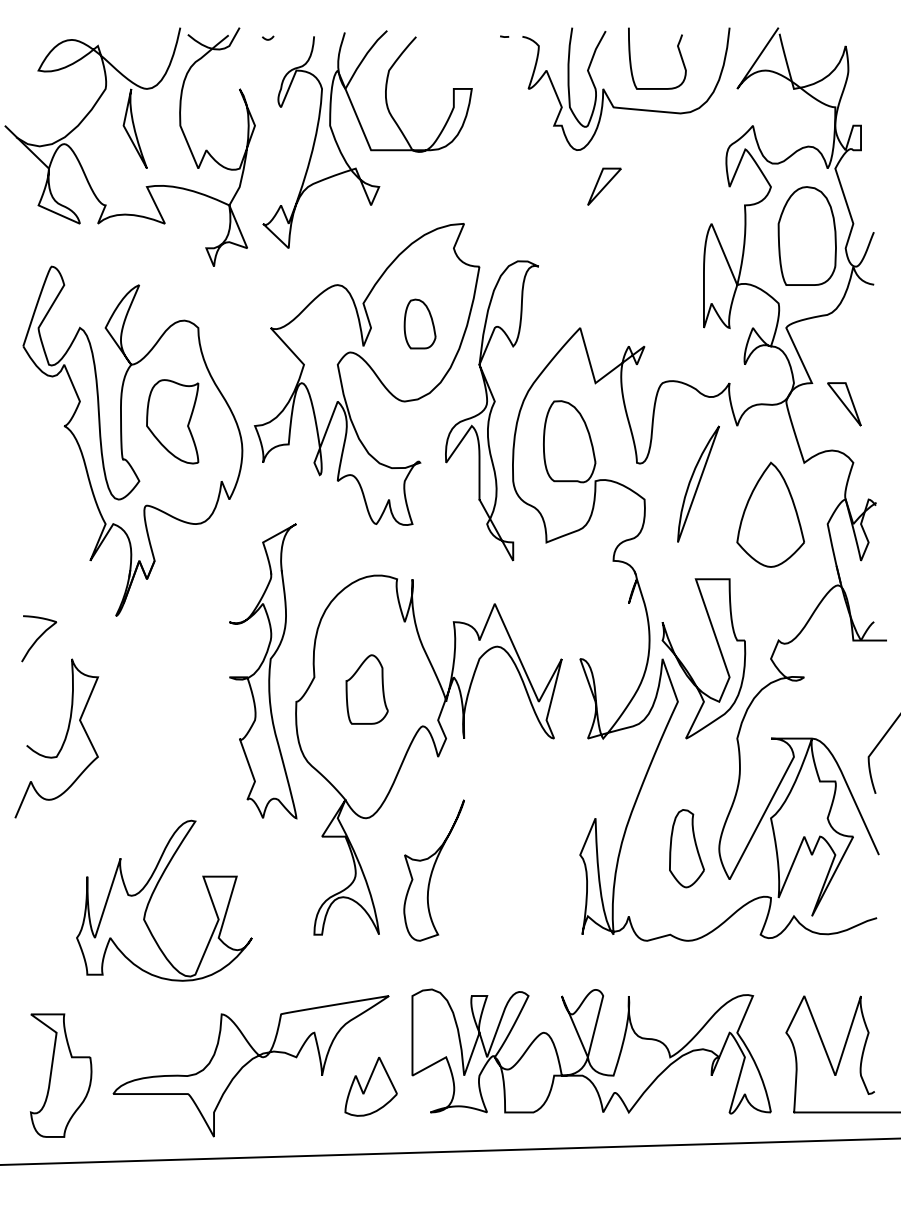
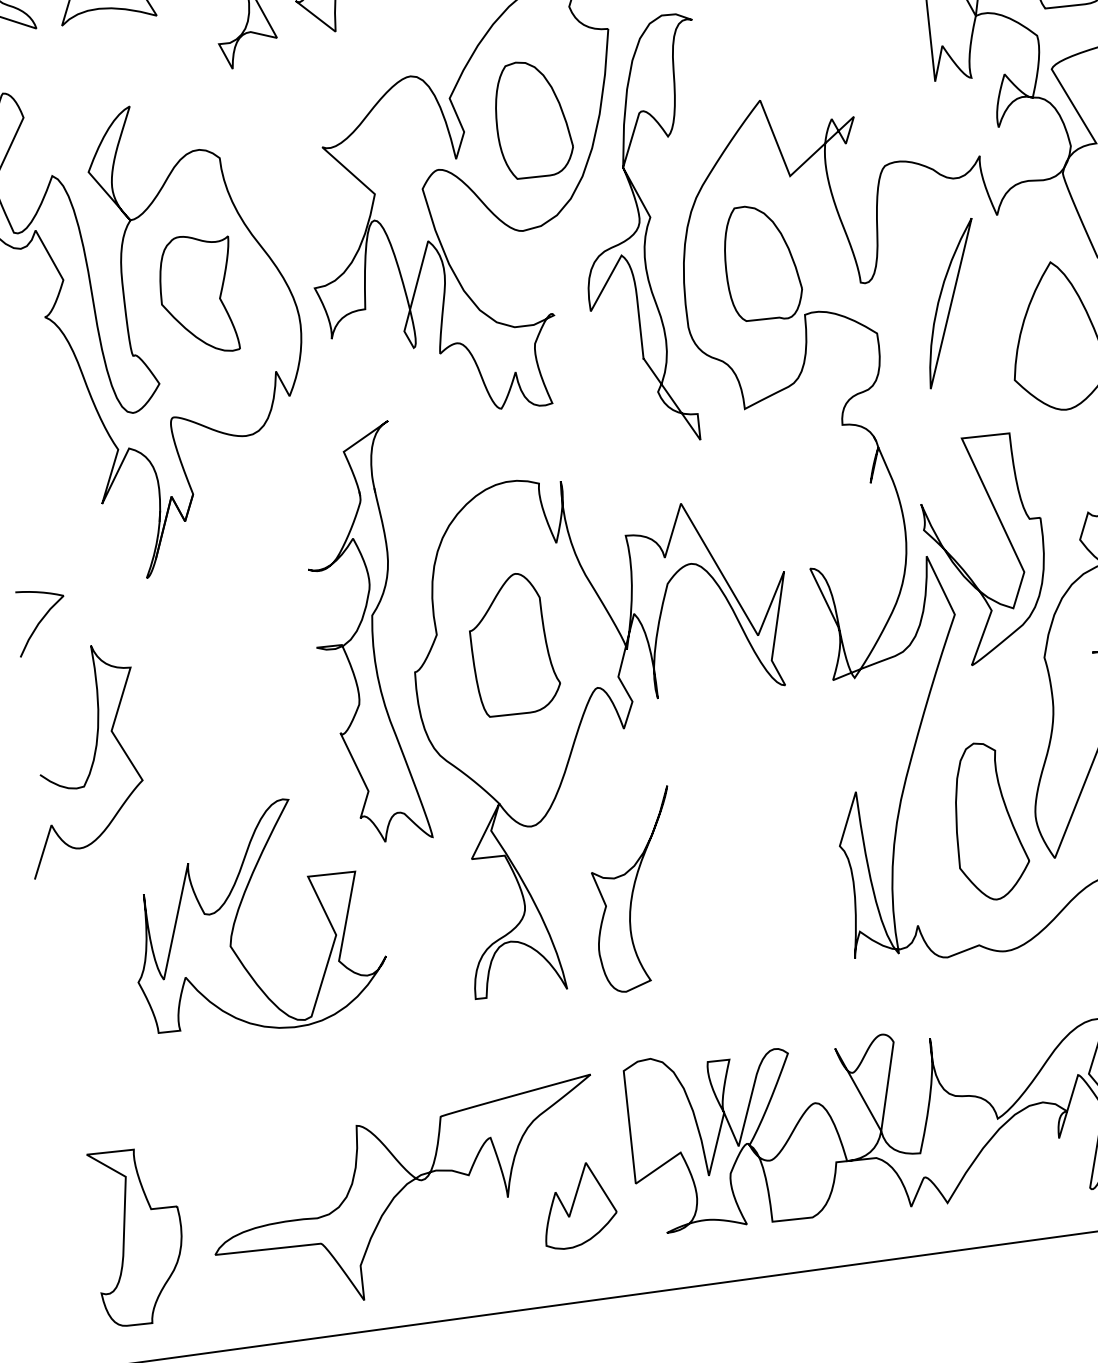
part: (419, 323) -> (532, 118), size x1.67
part: (366, 689) -> (512, 644), size x1.43
part: (686, 848) -> (989, 820), size x1.43
part: (153, 894) -> (240, 909), moved

